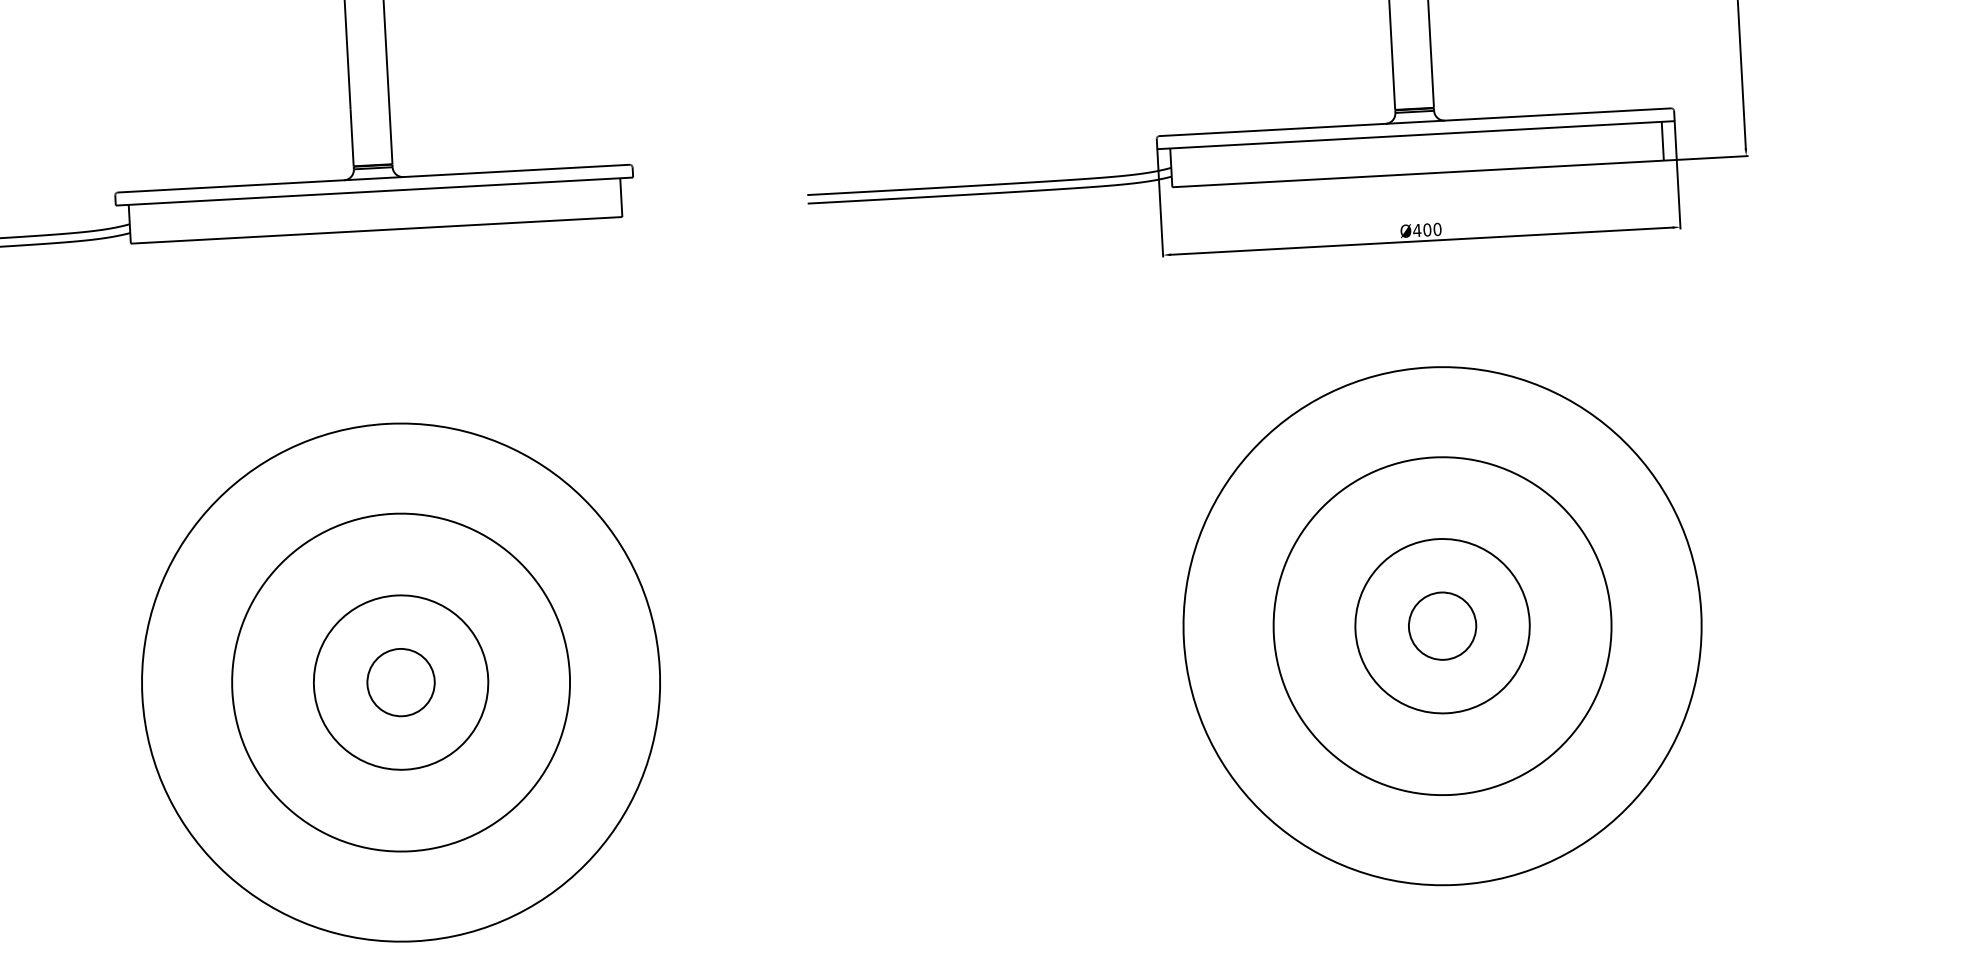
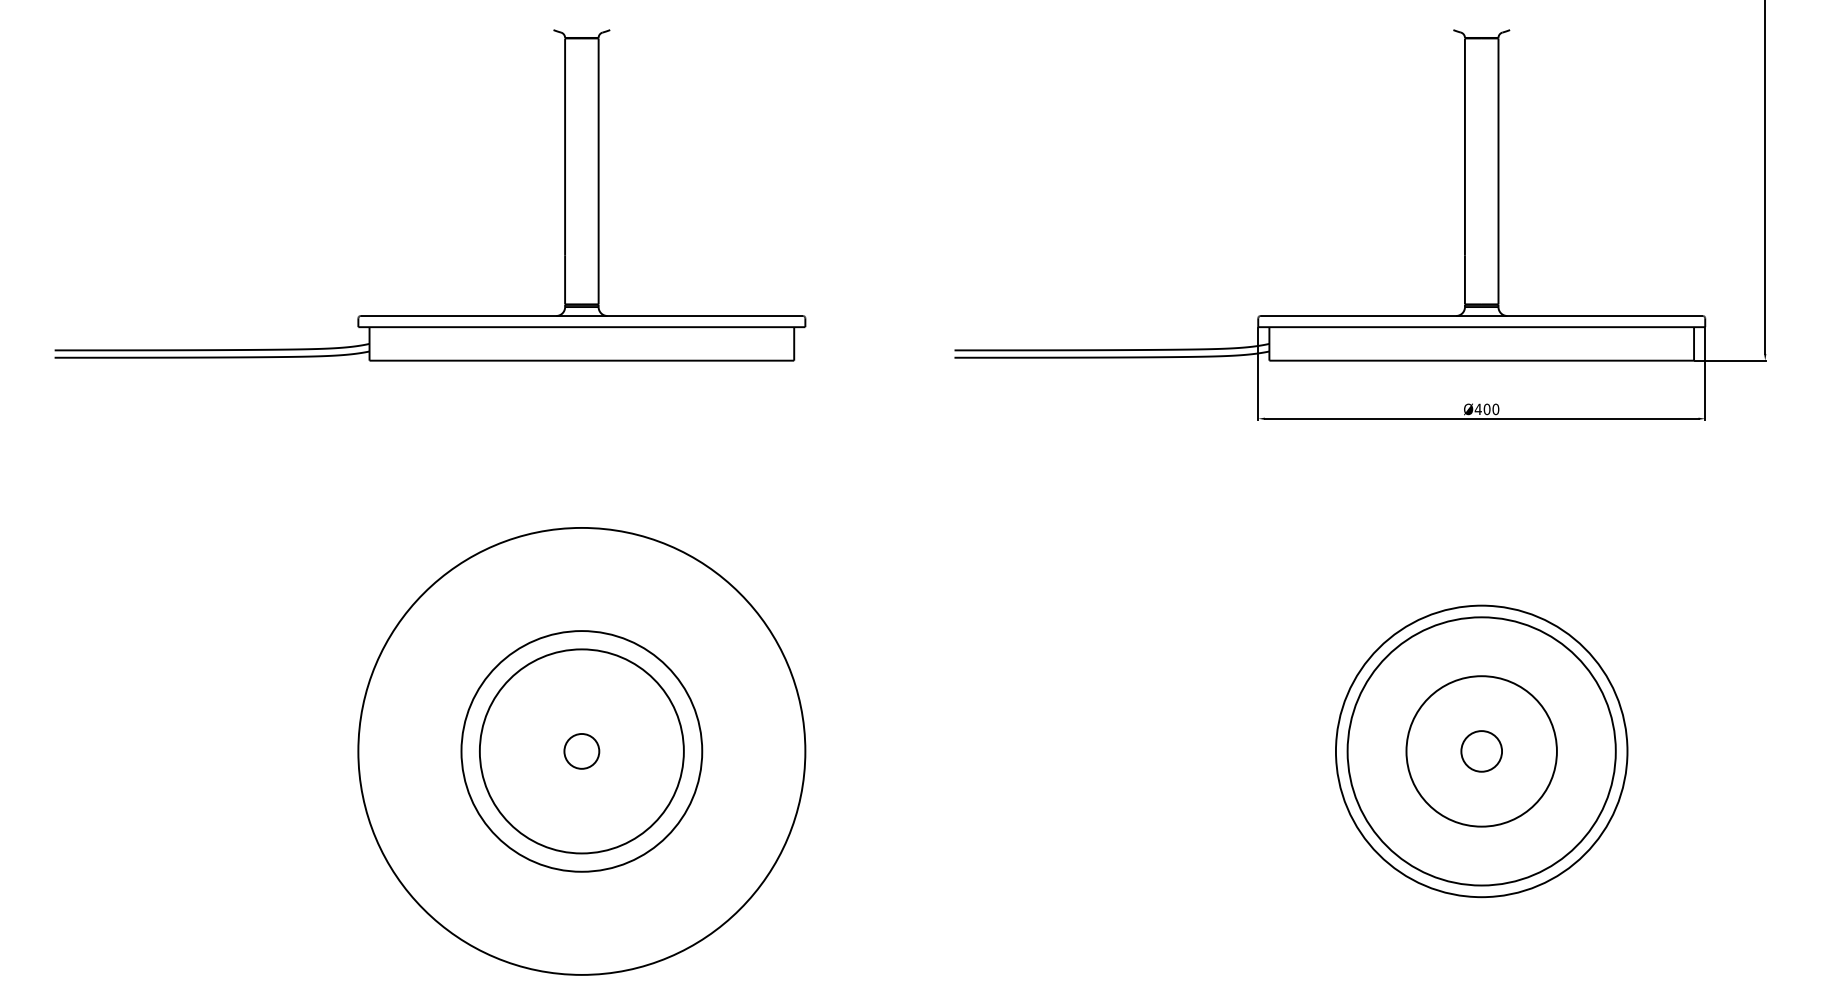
circle: (1442, 625) -> (1481, 750), size x0.6
circle: (1442, 626) -> (1481, 751), size x0.7
circle: (400, 682) -> (581, 751), size x0.6
circle: (400, 682) -> (581, 751), size x0.7
circle: (400, 682) -> (581, 751), size x1.6

